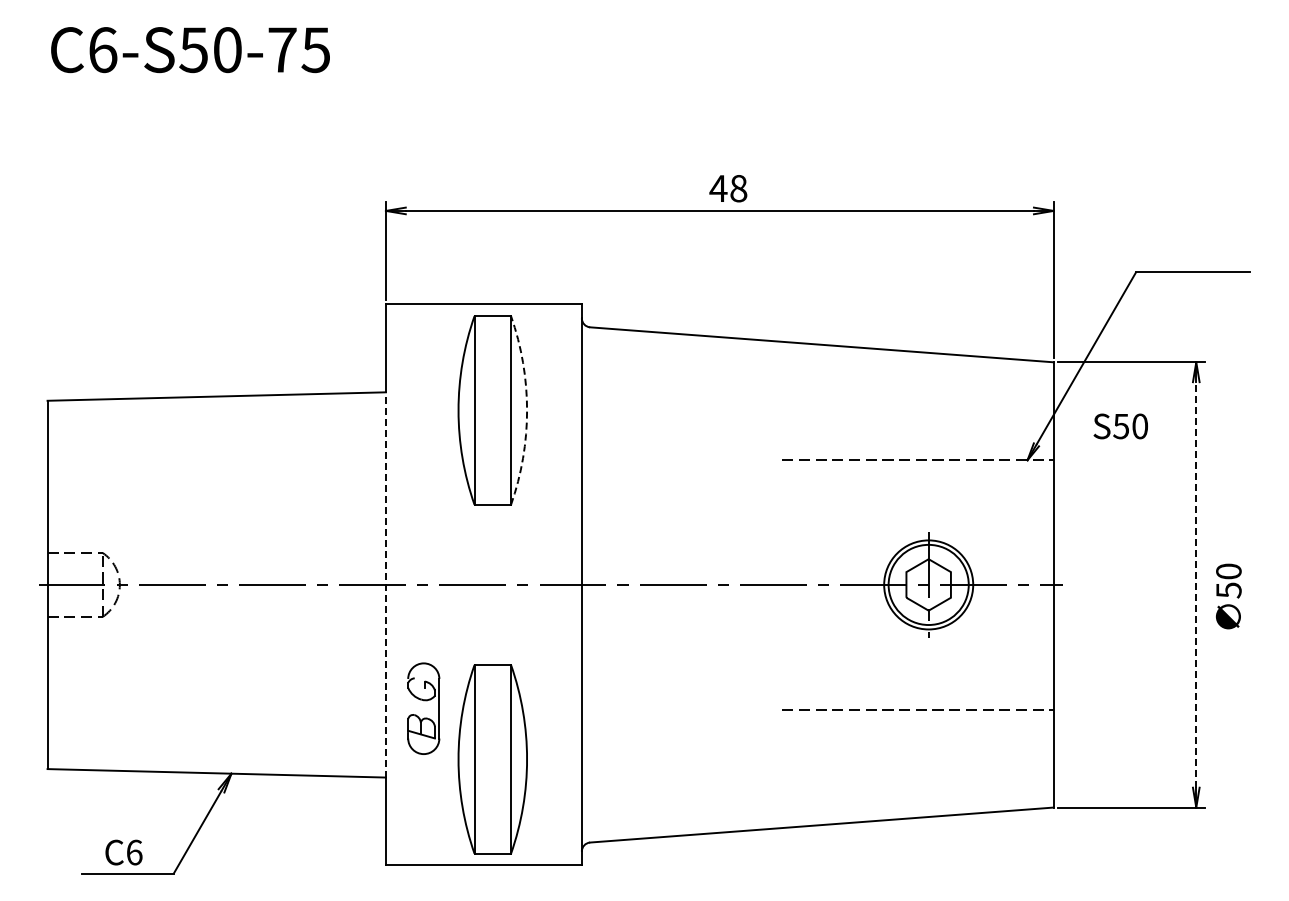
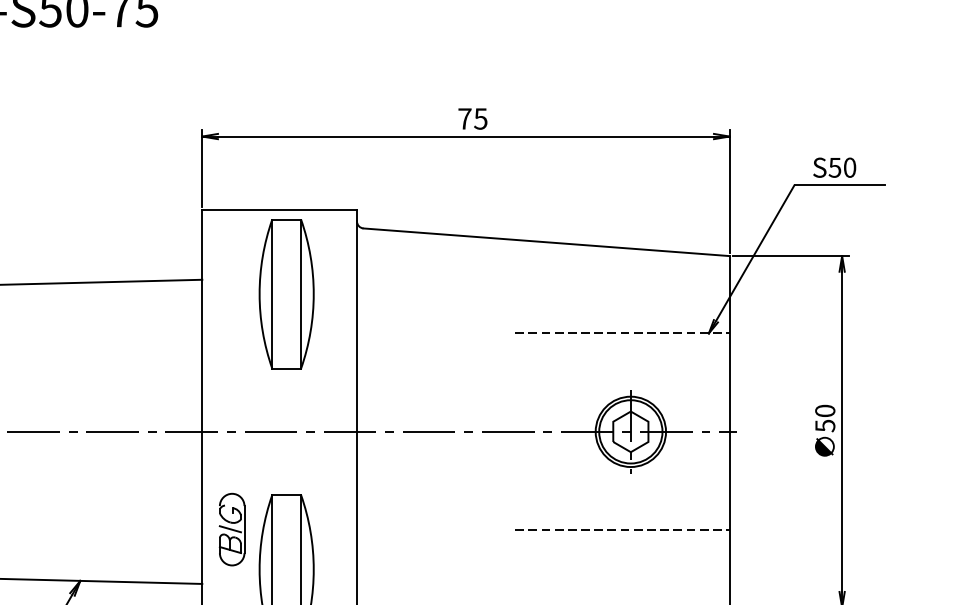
text: (728, 188) -> (472, 118), 48 -> 75
arc: (527, 410) -> (314, 294), dashed -> solid
text: (1120, 426) -> (834, 167), moved
line: (385, 584) -> (201, 431), dashed -> solid
line: (1196, 584) -> (842, 431), dashed -> solid
text: (1228, 596) -> (824, 430), moved
line: (421, 708) -> (230, 529), added

